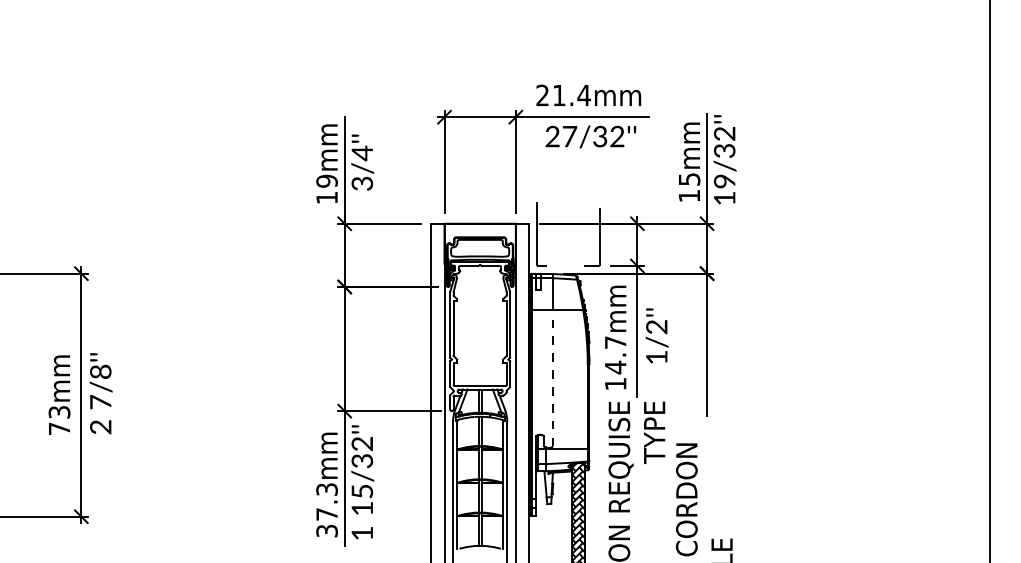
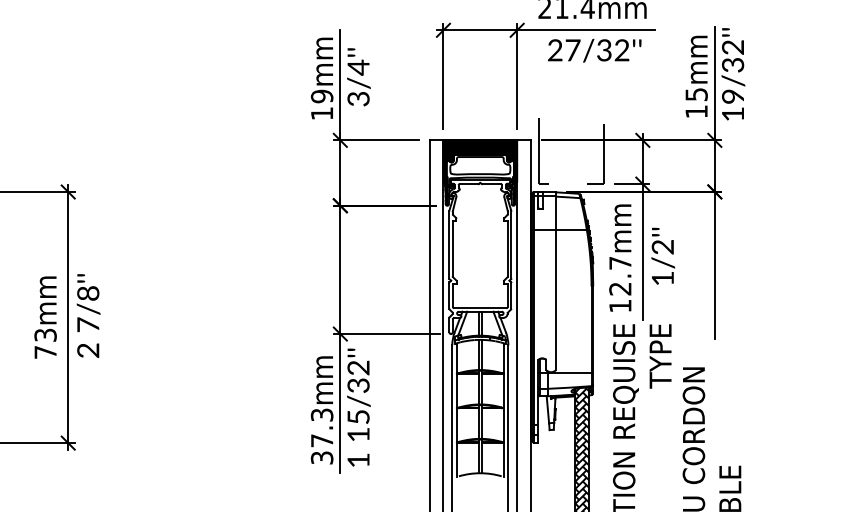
fill: (479, 246) -> (479, 163), added
text: (615, 367) -> (620, 288), 14.7mm -> 12.7mm
line: (553, 377) -> (556, 299), dashed -> solid

